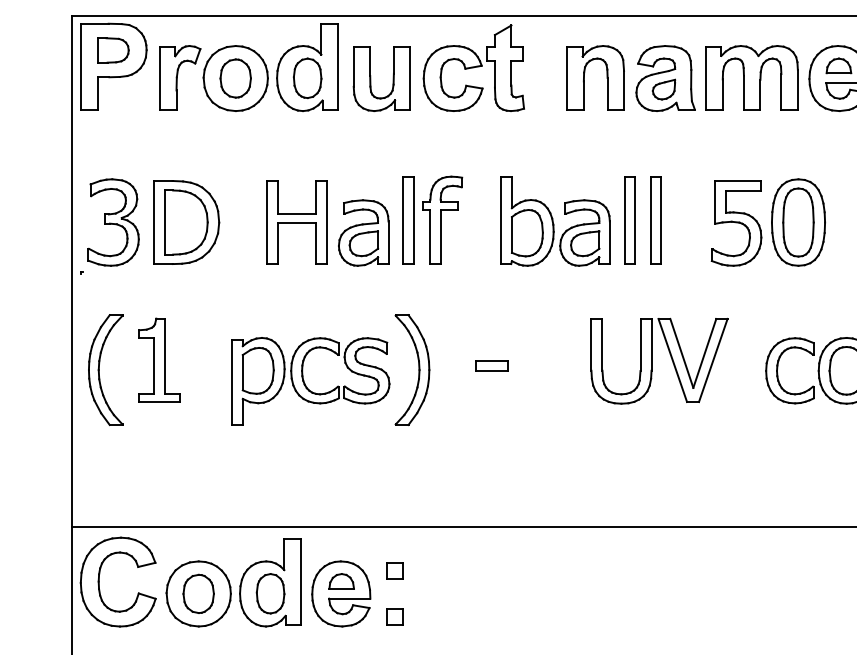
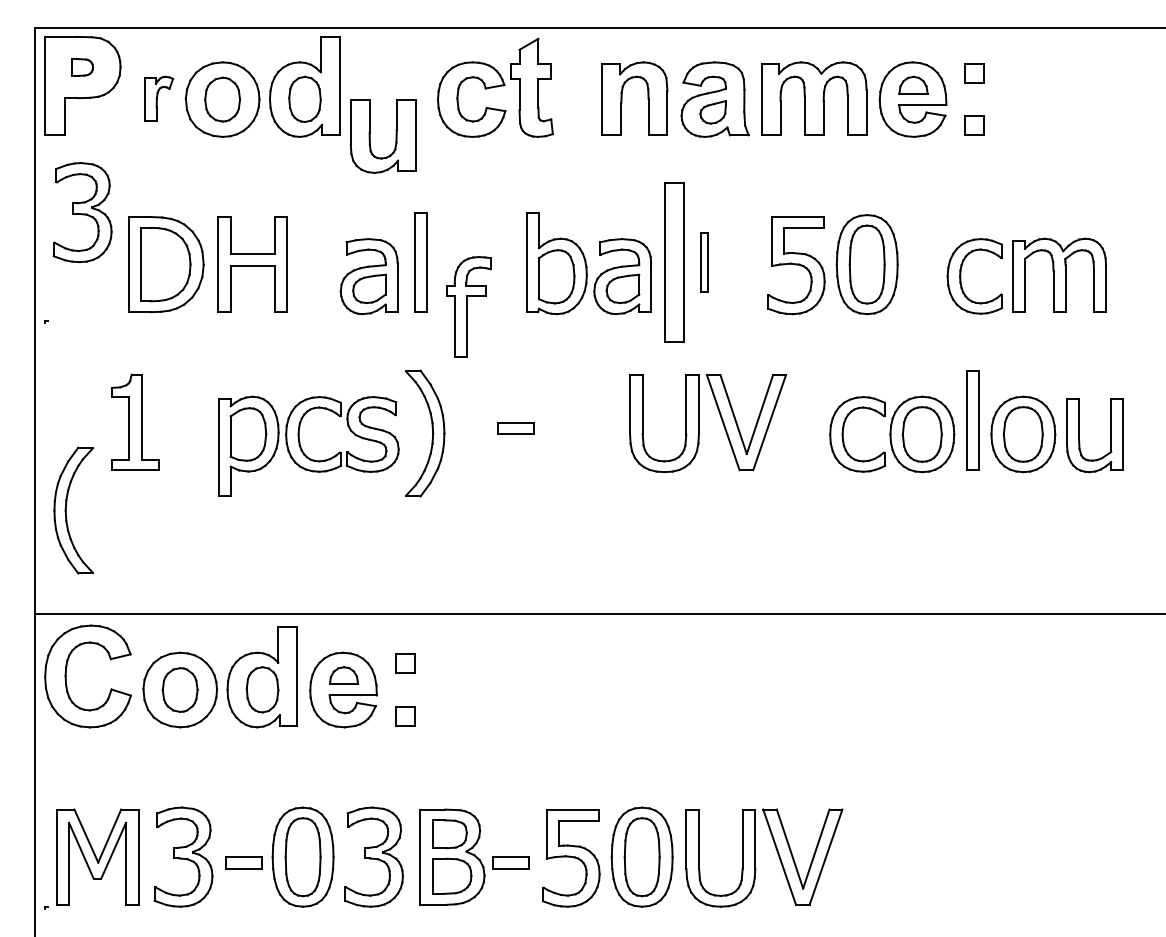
part: (113, 50) -> (82, 67), size x0.6
part: (180, 77) -> (159, 98), size x0.6
part: (370, 79) -> (370, 136), moved
part: (442, 219) -> (468, 306), moved
part: (629, 220) -> (673, 262), size x1.6
part: (655, 220) -> (703, 262), size x0.6
part: (113, 222) -> (82, 212), moved
part: (296, 222) -> (252, 264), moved
part: (99, 369) -> (66, 510), moved

